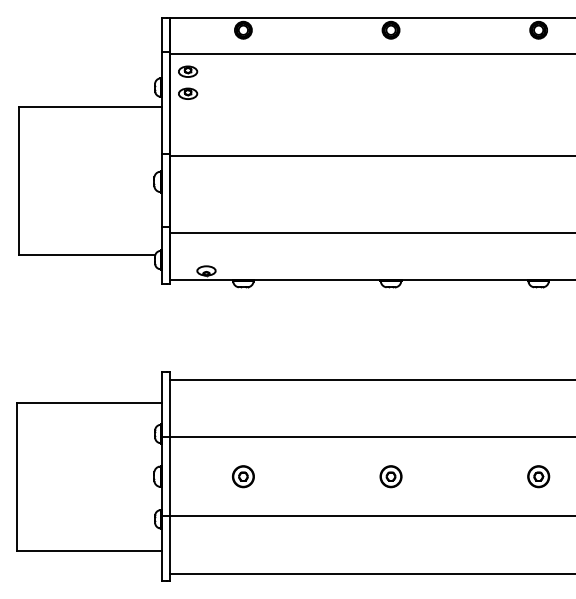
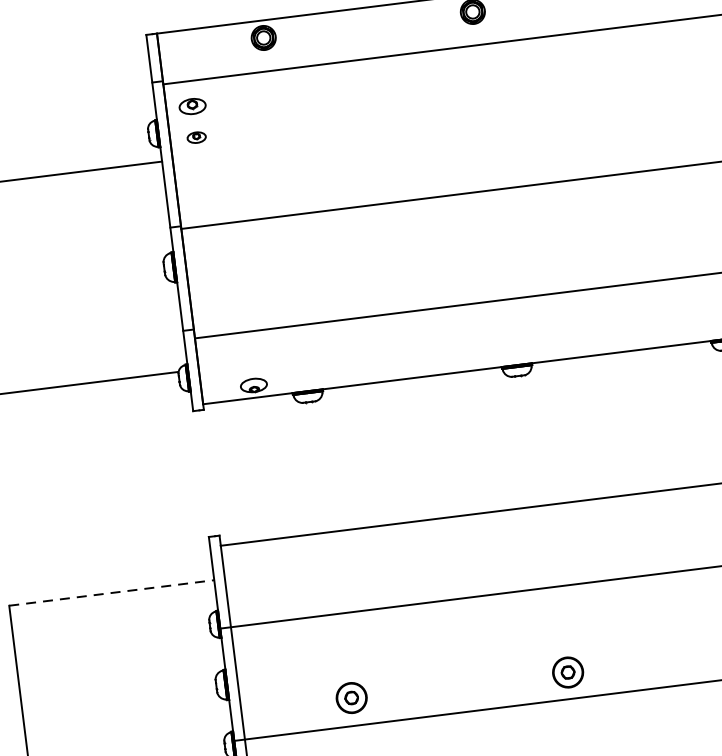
part: (188, 93) -> (197, 137), size x0.7
line: (90, 402) -> (112, 592), solid -> dashed
part: (243, 476) -> (351, 697), moved
part: (390, 476) -> (567, 672), moved

